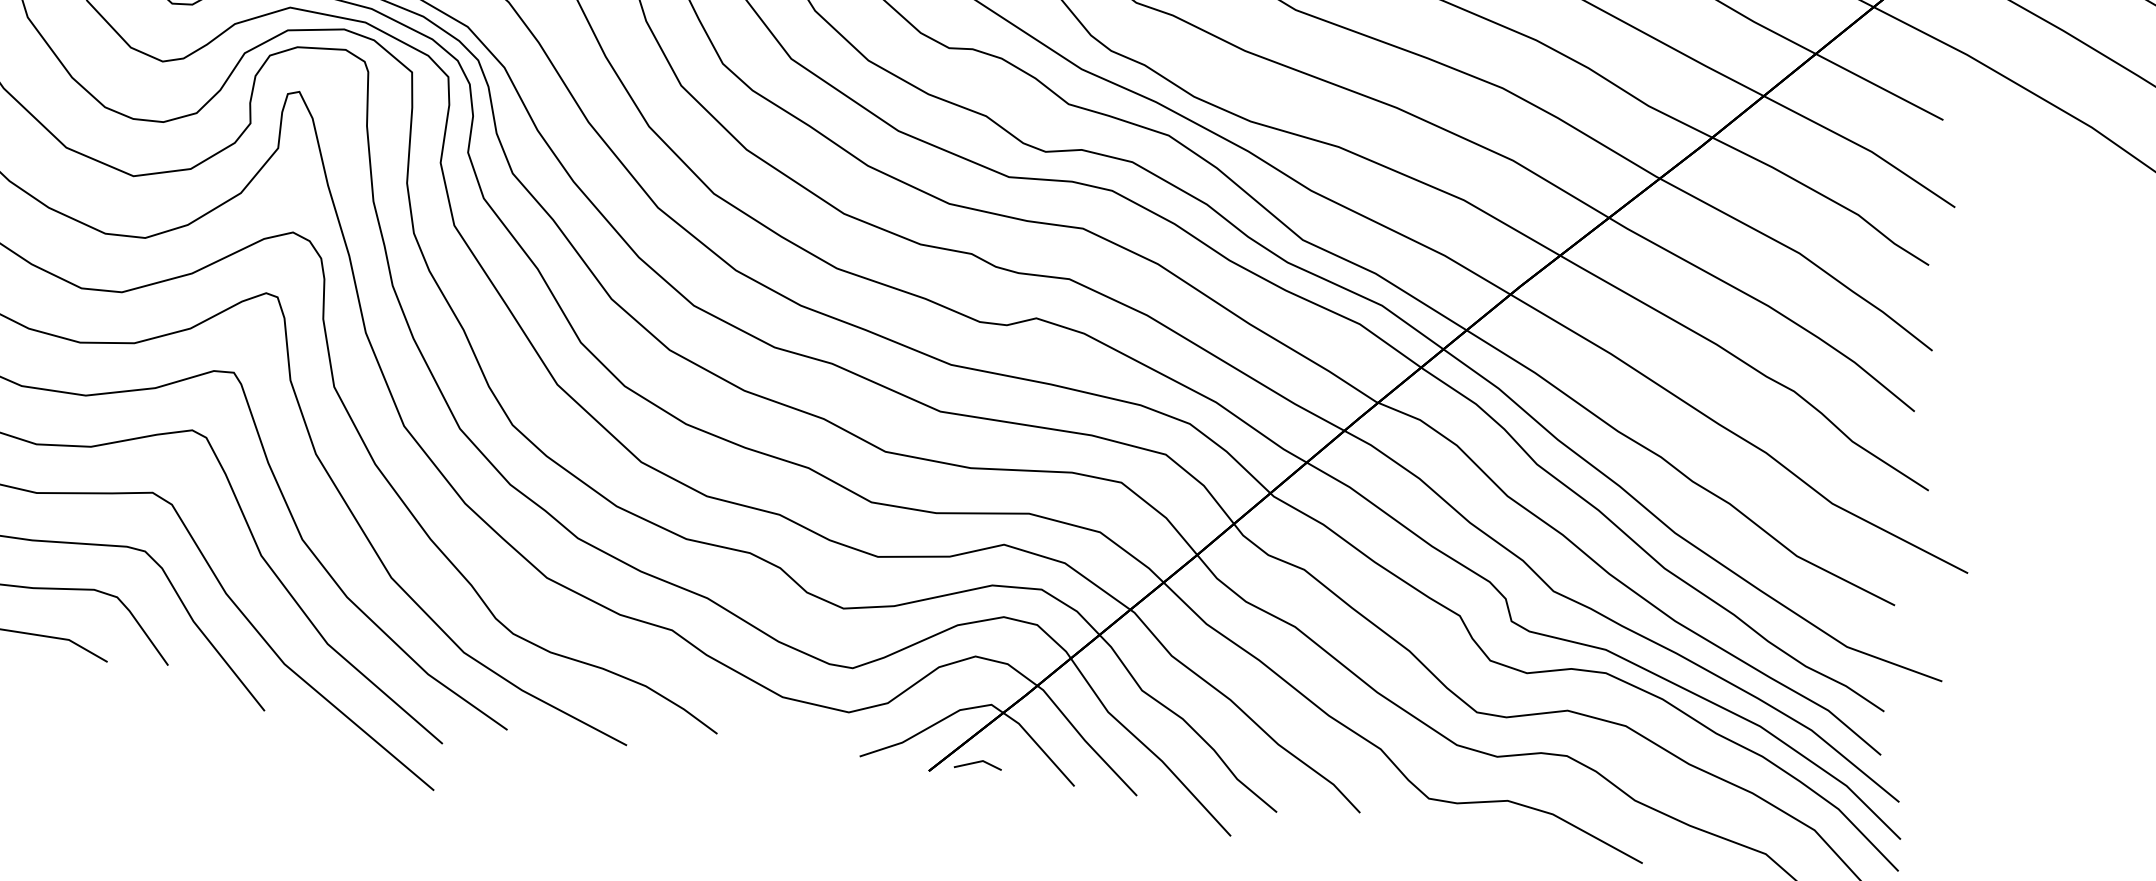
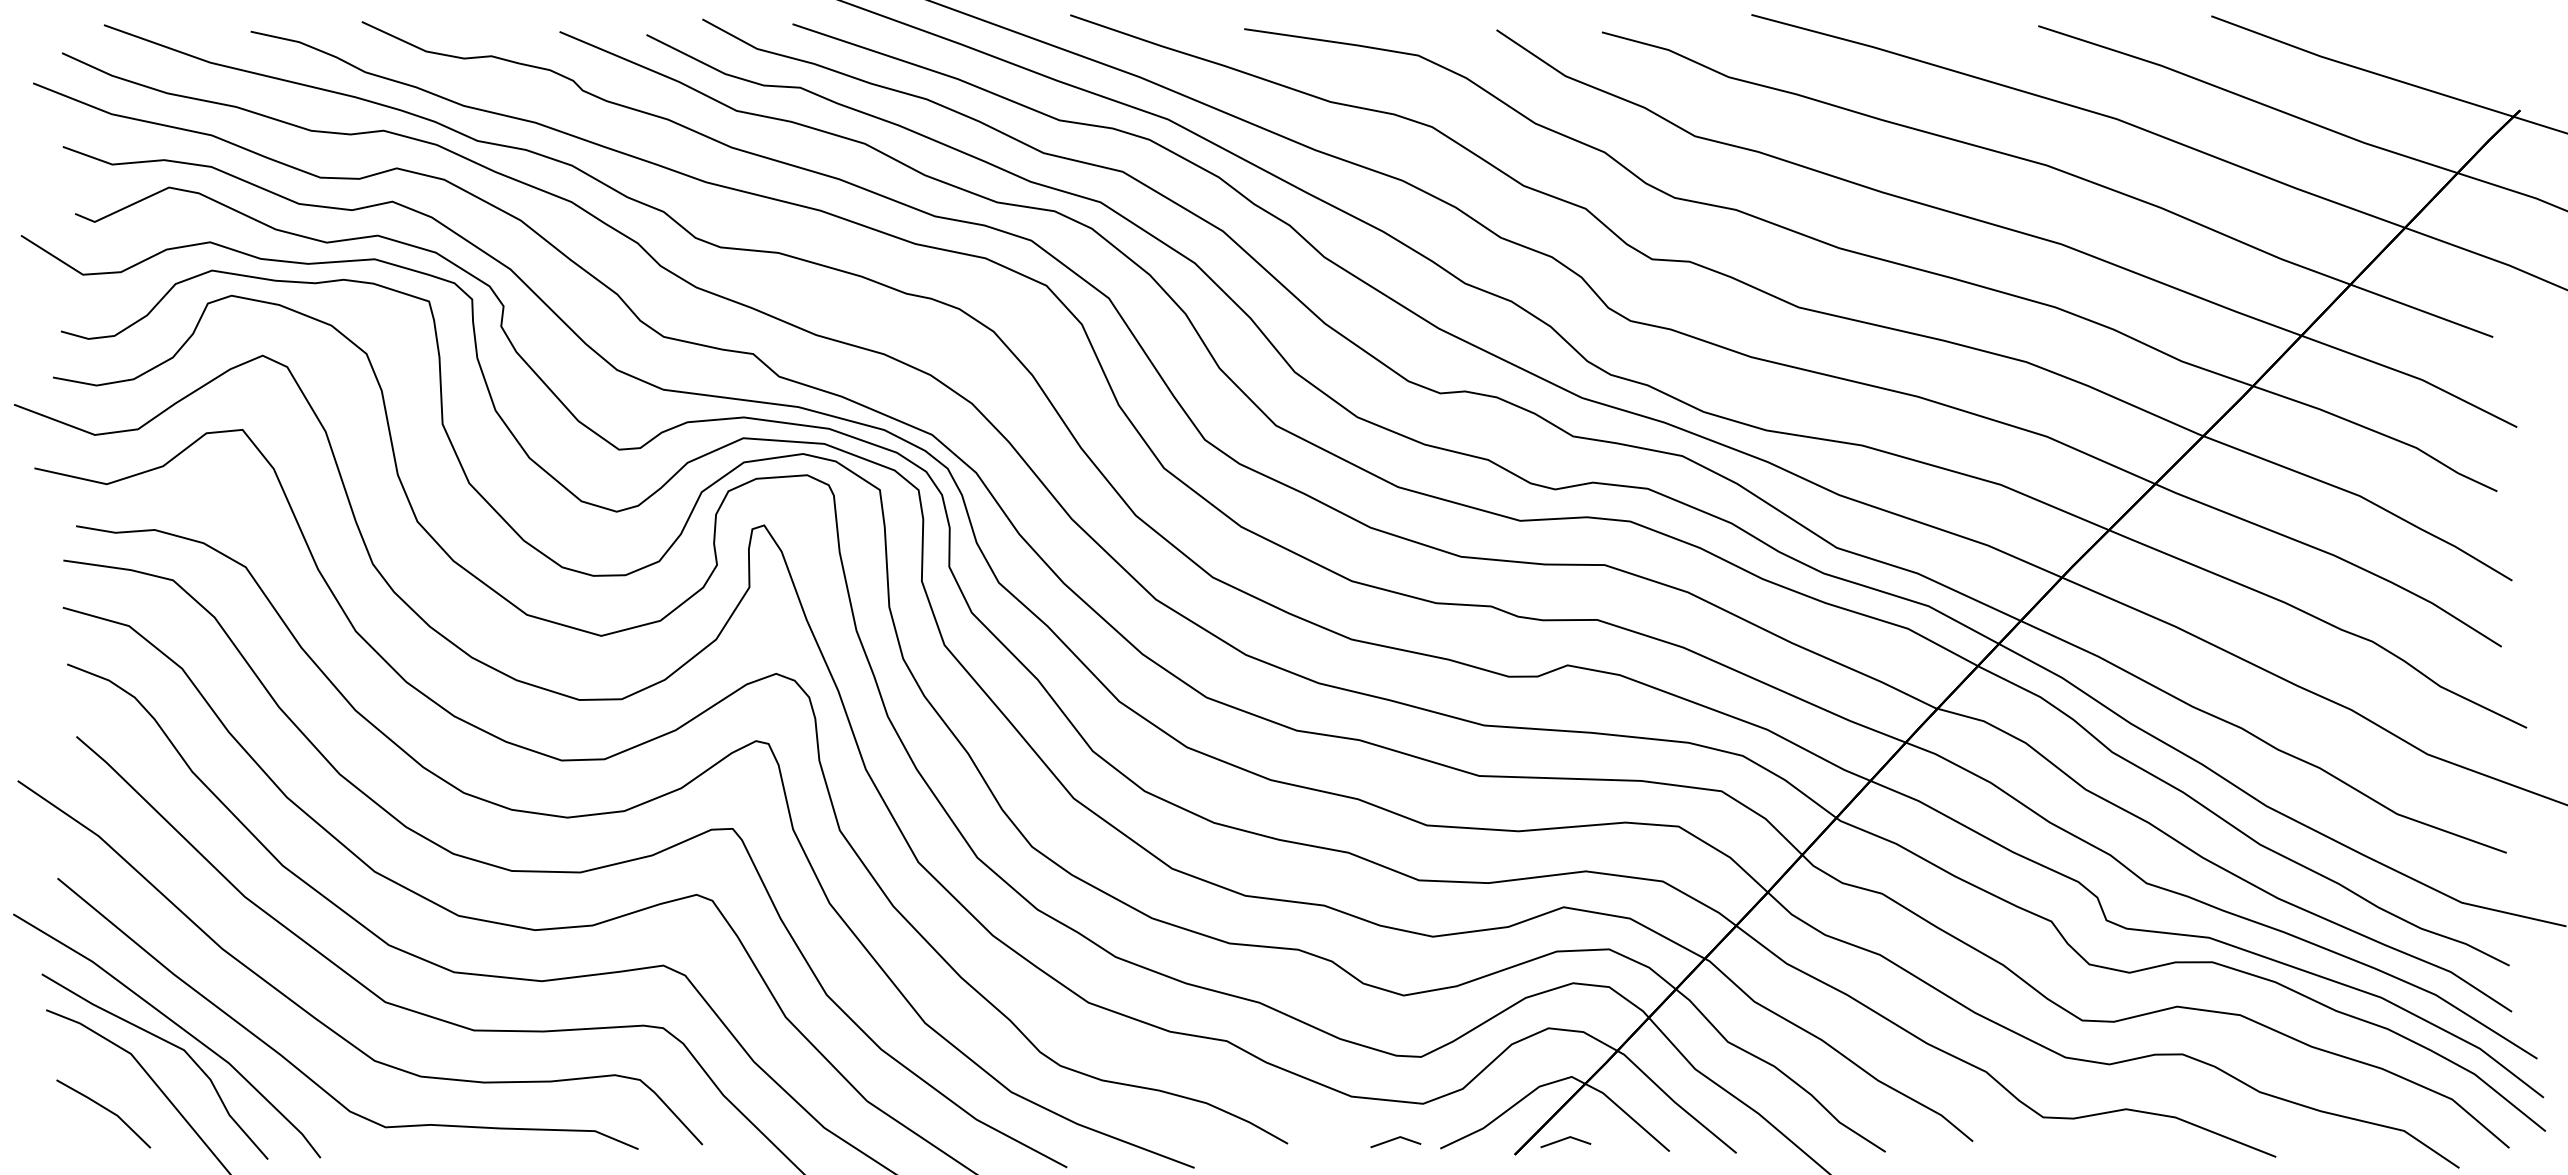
line: (816, 743) -> (1393, 1140), added

